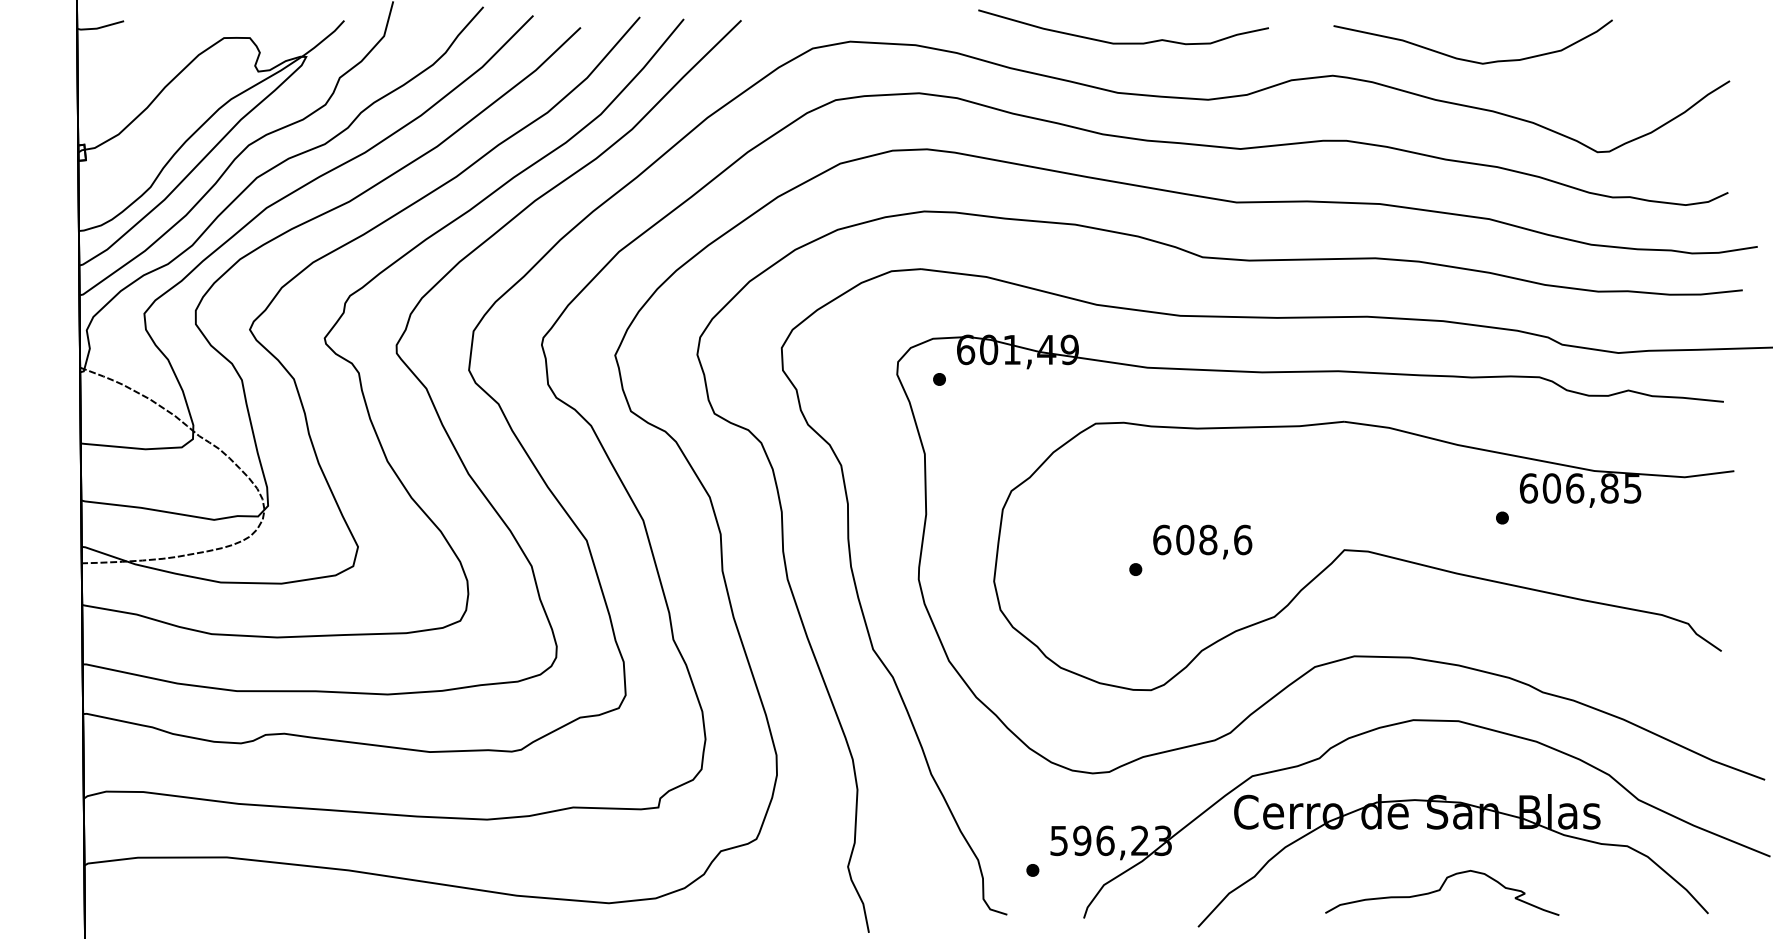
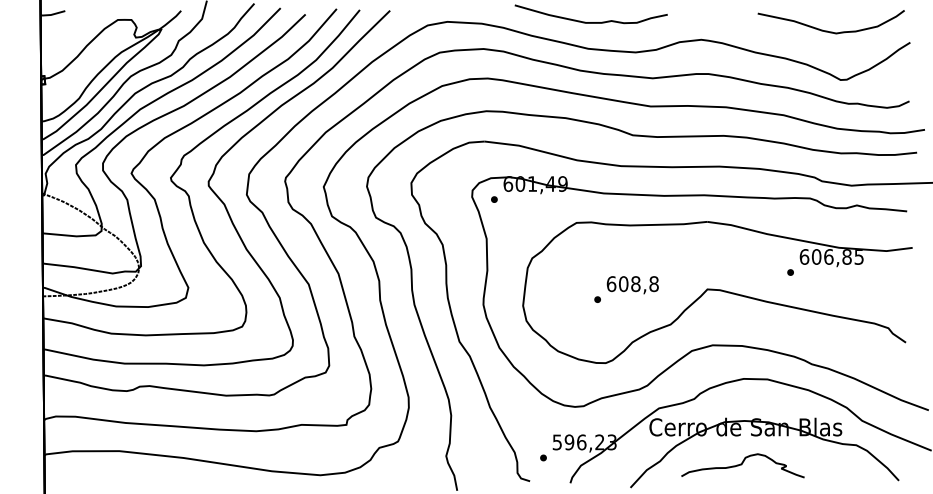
curve: (1466, 58) -> (827, 30), moved
text: (1241, 538) -> (653, 283), 608,6 -> 608,8
curve: (1441, 890) -> (742, 464), moved

